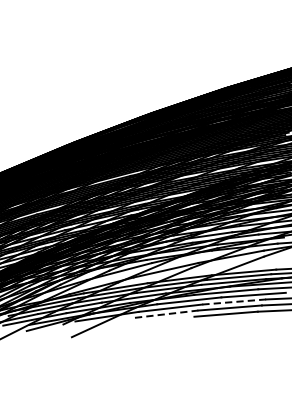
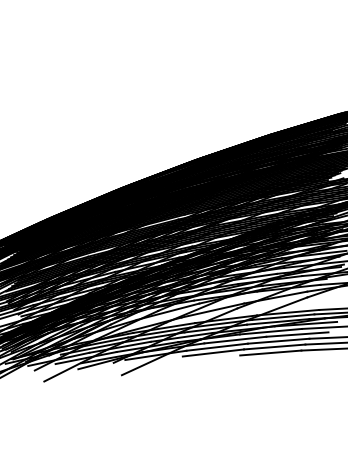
line: (234, 302) -> (278, 341), dashed -> solid
line: (166, 313) -> (213, 352), dashed -> solid

